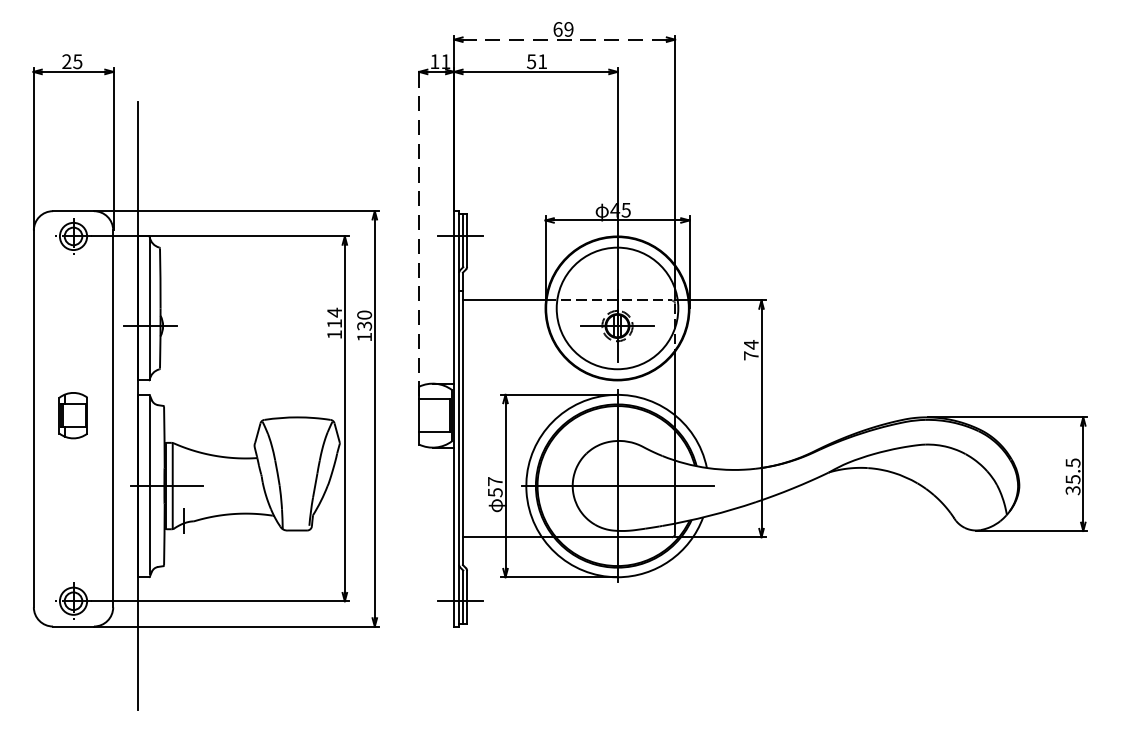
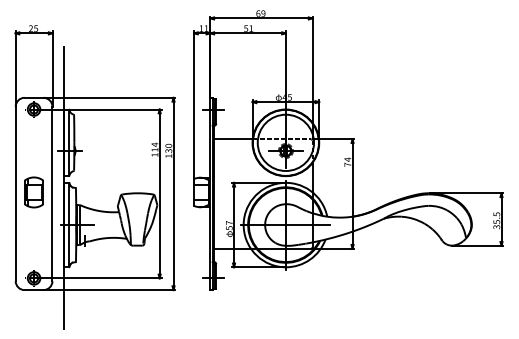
line: (562, 39) -> (260, 18), dashed -> solid
line: (420, 232) -> (194, 107), dashed -> solid
part: (72, 415) -> (33, 192), size x1.43

